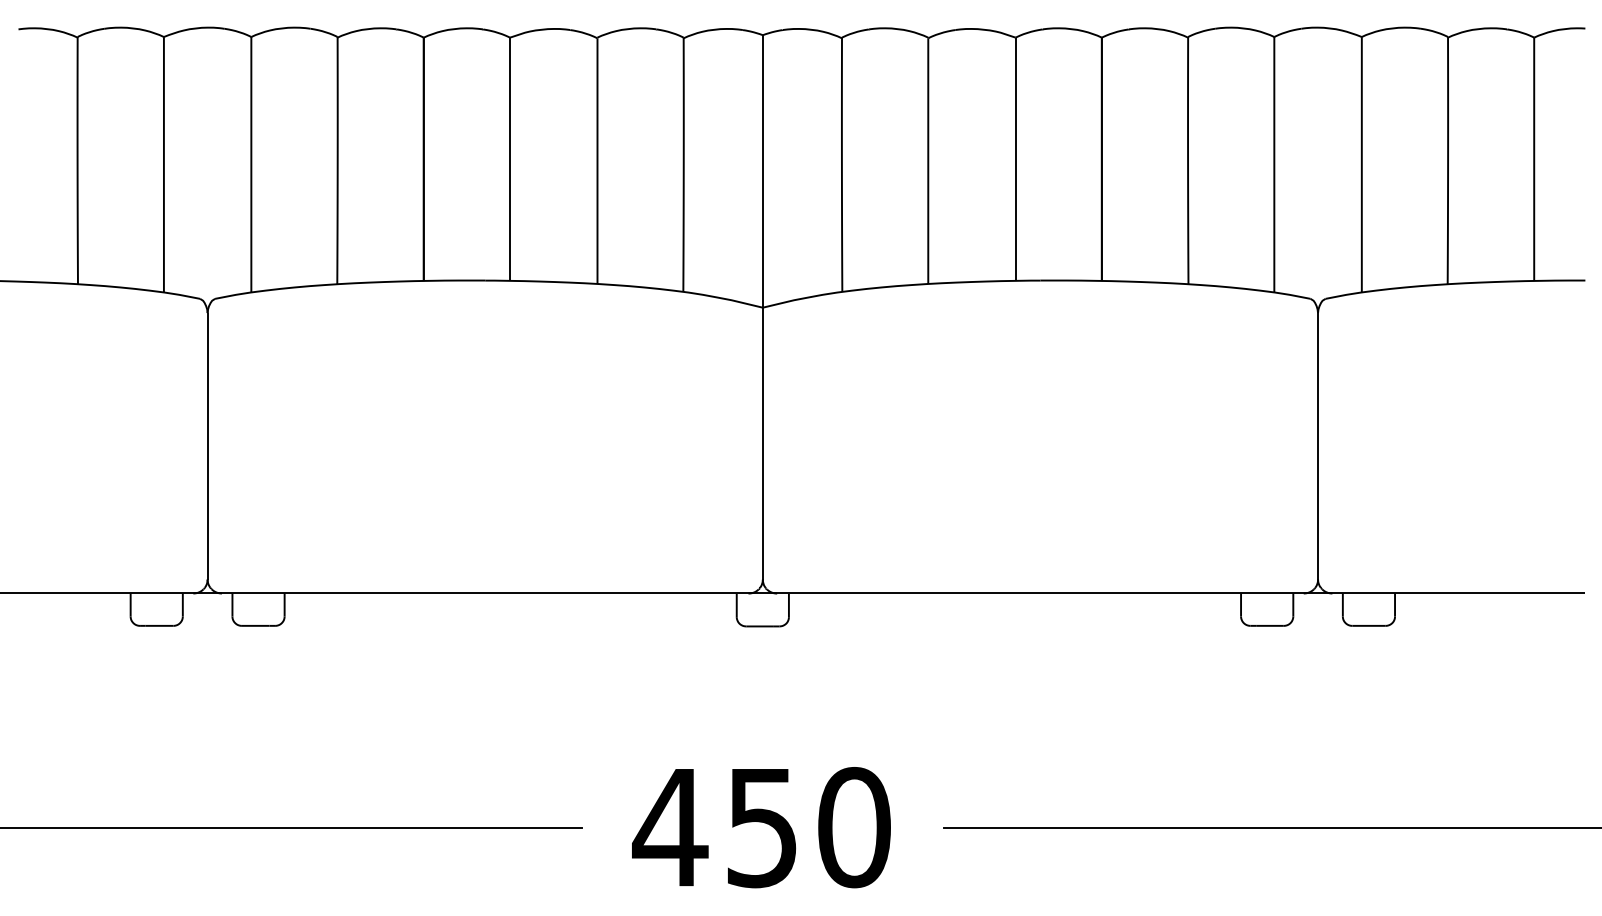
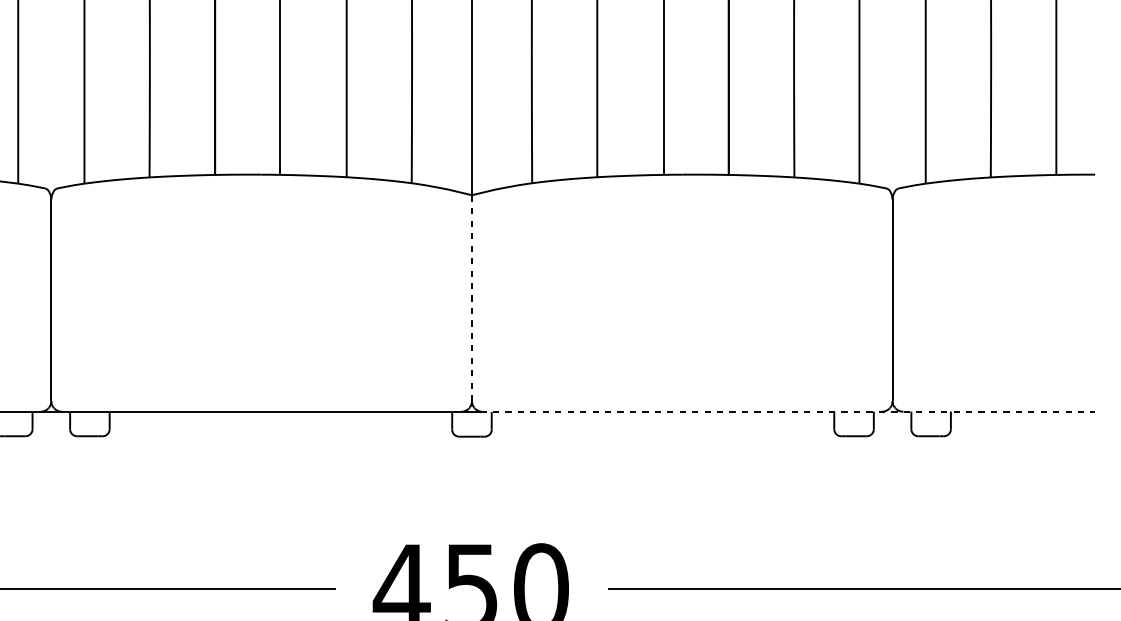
line: (762, 443) -> (471, 298), solid -> dashed
line: (1179, 593) -> (787, 411), solid -> dashed

